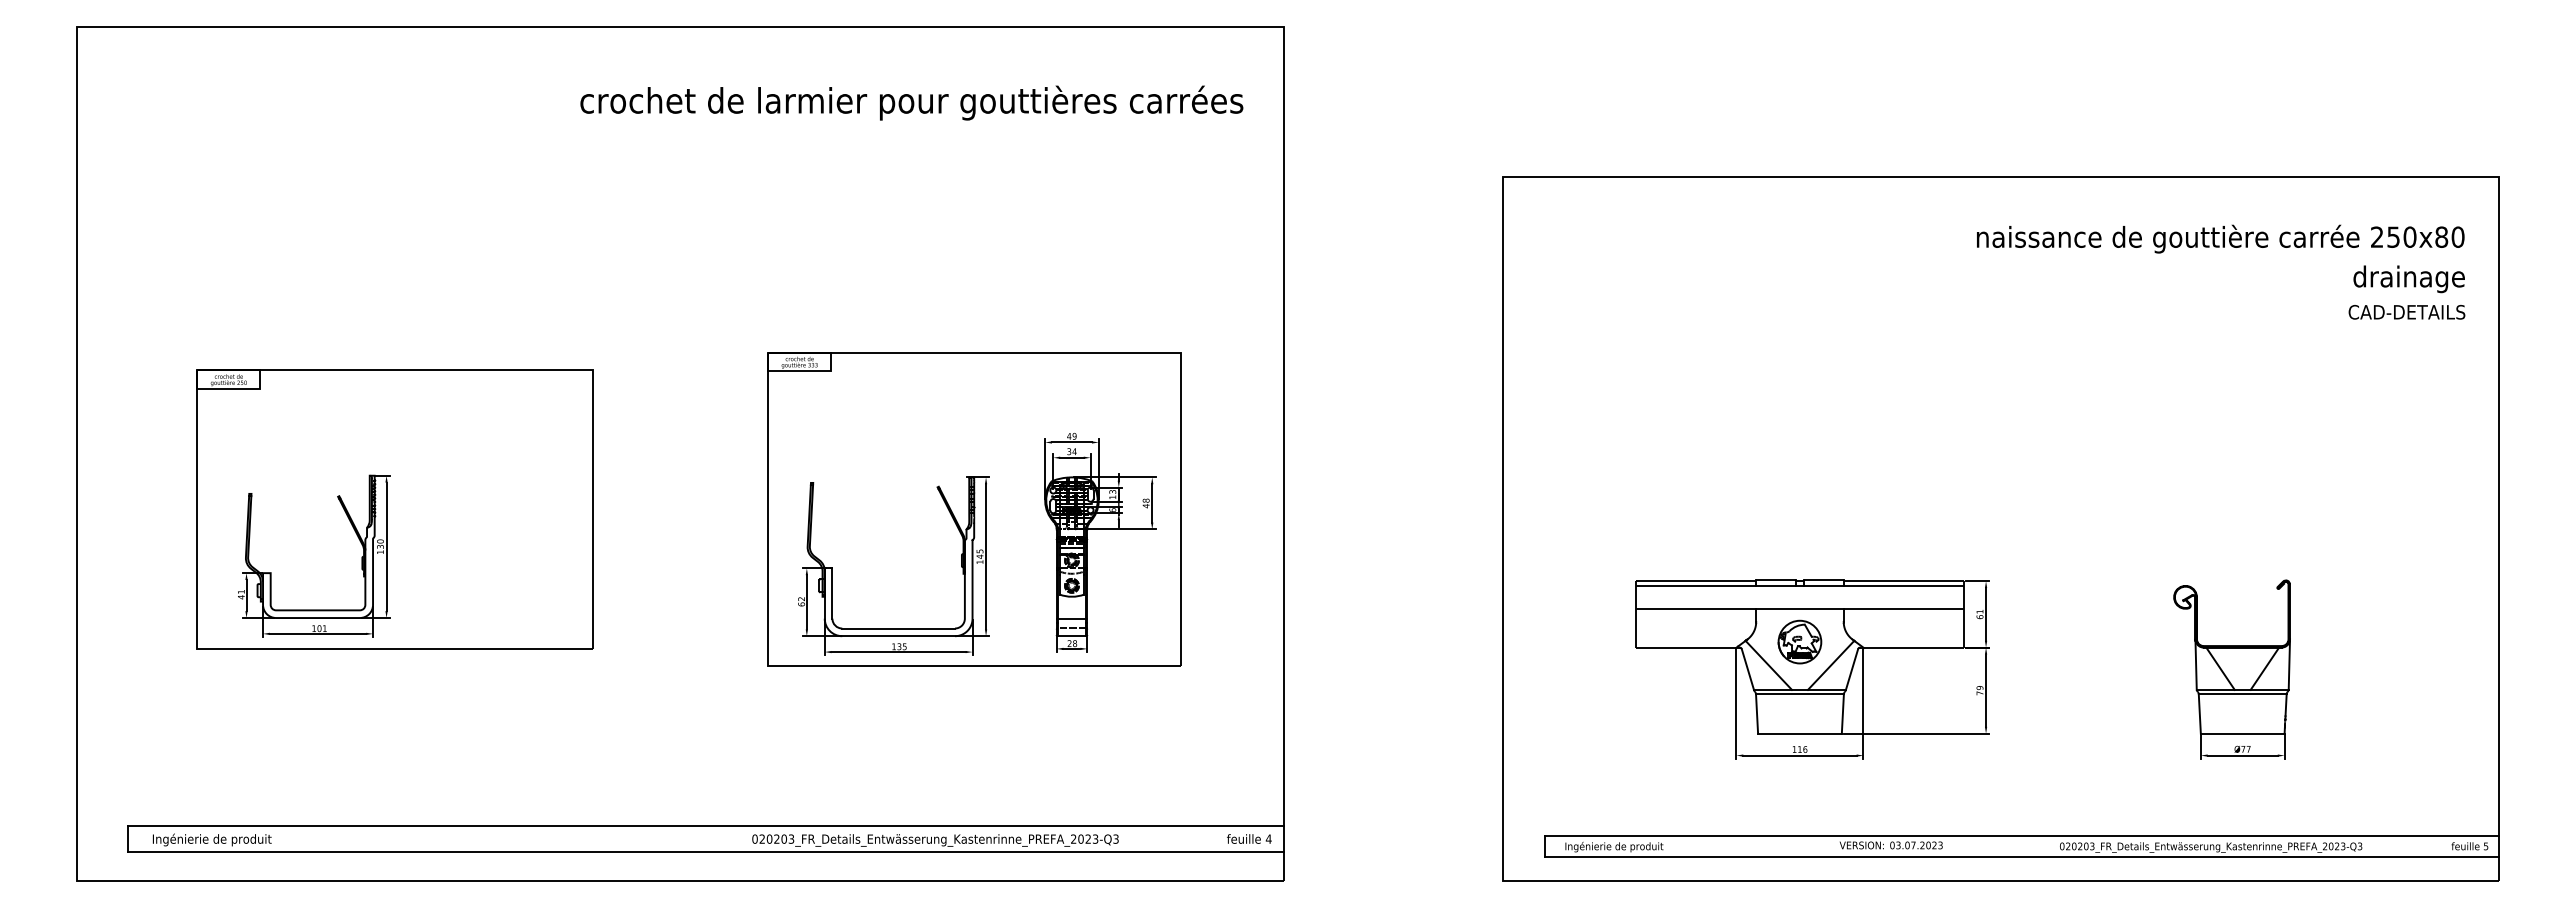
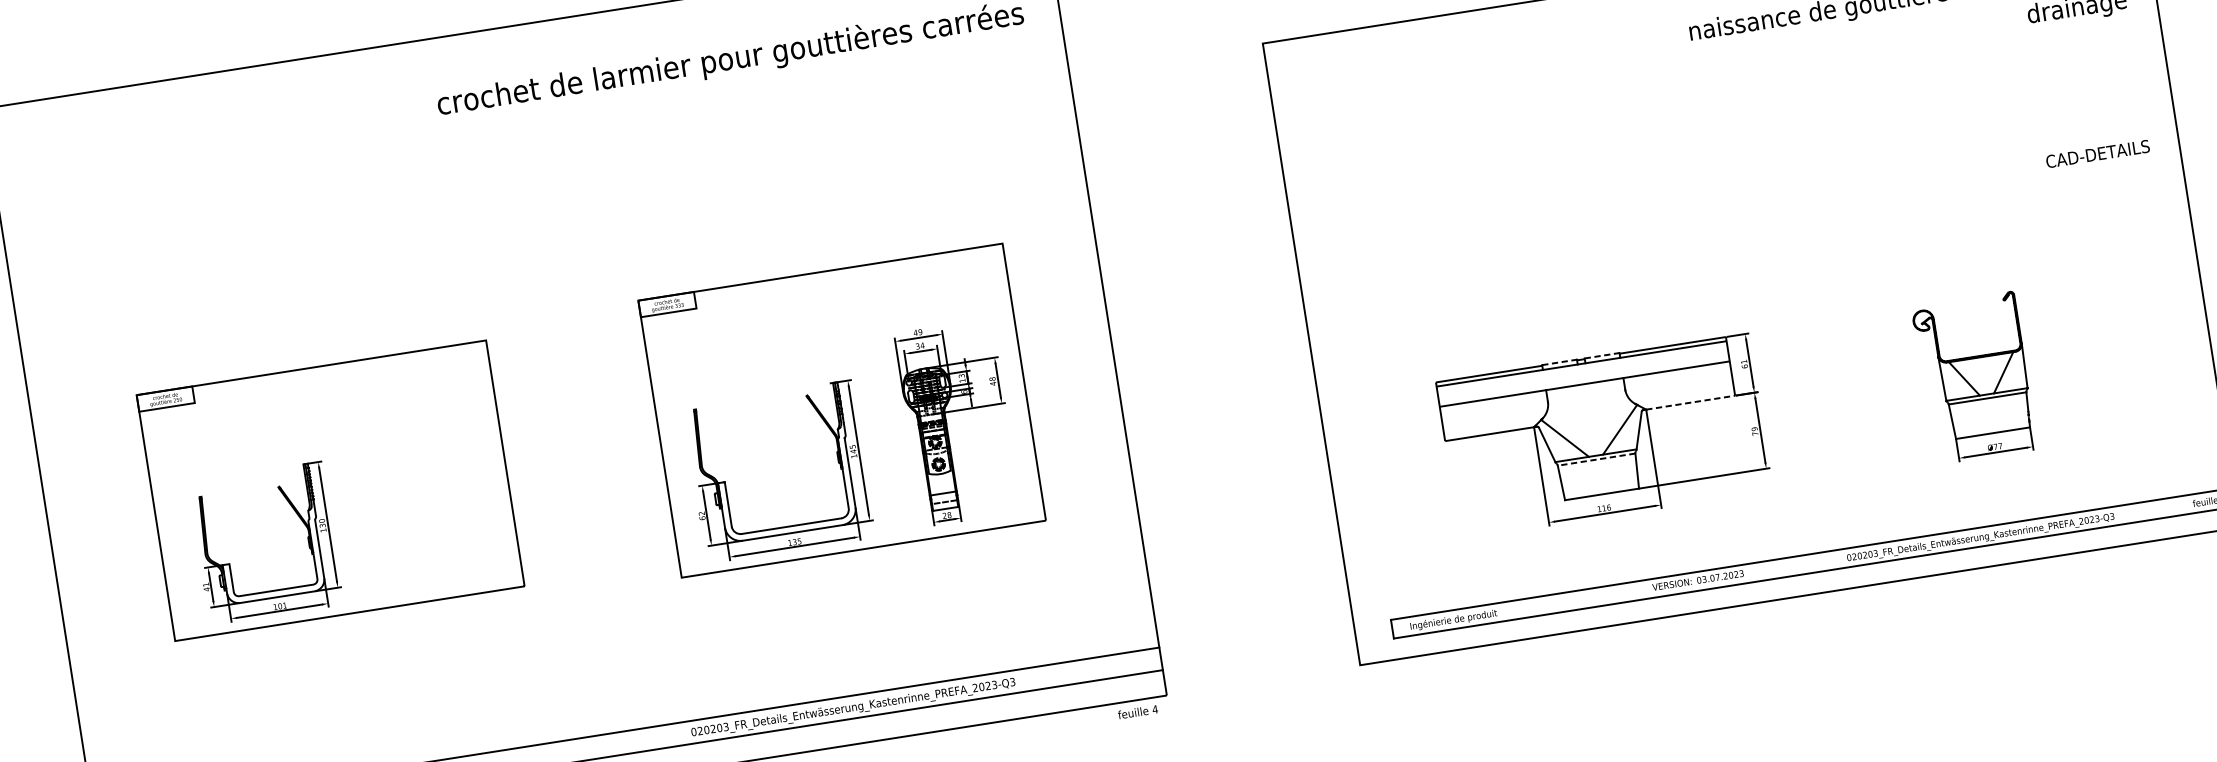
text: (2406, 312) -> (2097, 154), moved
line: (1775, 580) -> (1559, 362), solid -> dashed
line: (1824, 580) -> (1602, 355), solid -> dashed
part: (1799, 641) -> (1588, 413), removed
line: (1914, 647) -> (1691, 402), solid -> dashed
line: (1799, 694) -> (1596, 459), solid -> dashed
text: (1249, 838) -> (1138, 711), moved

